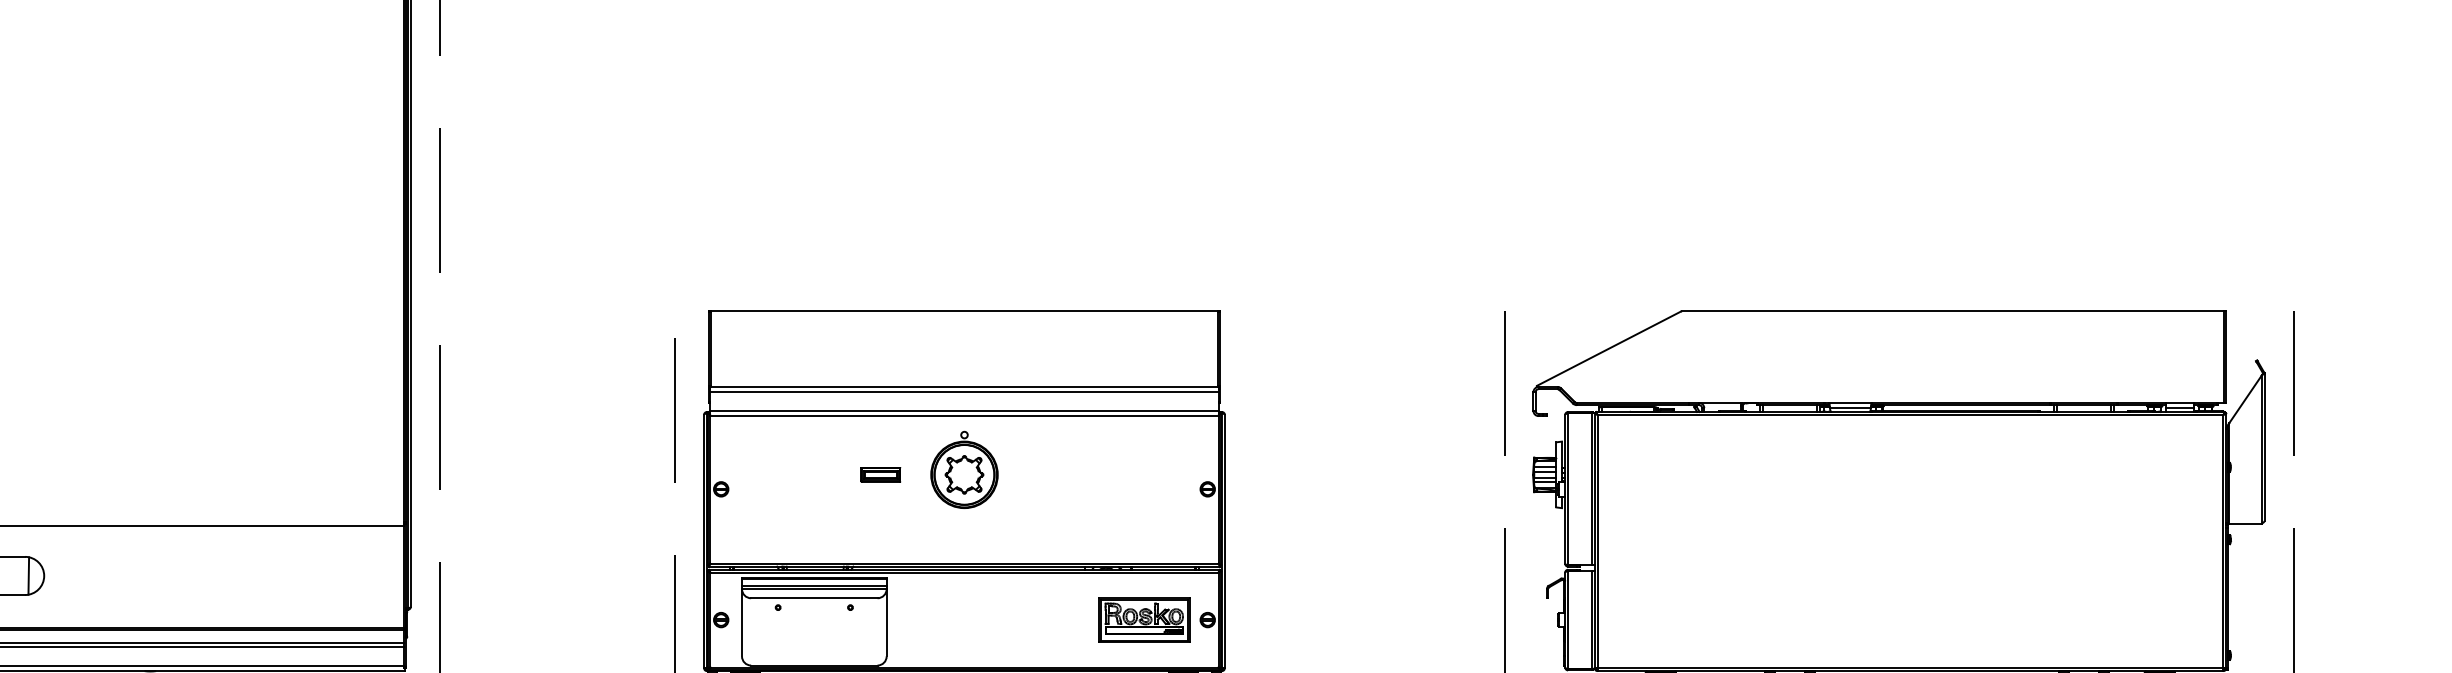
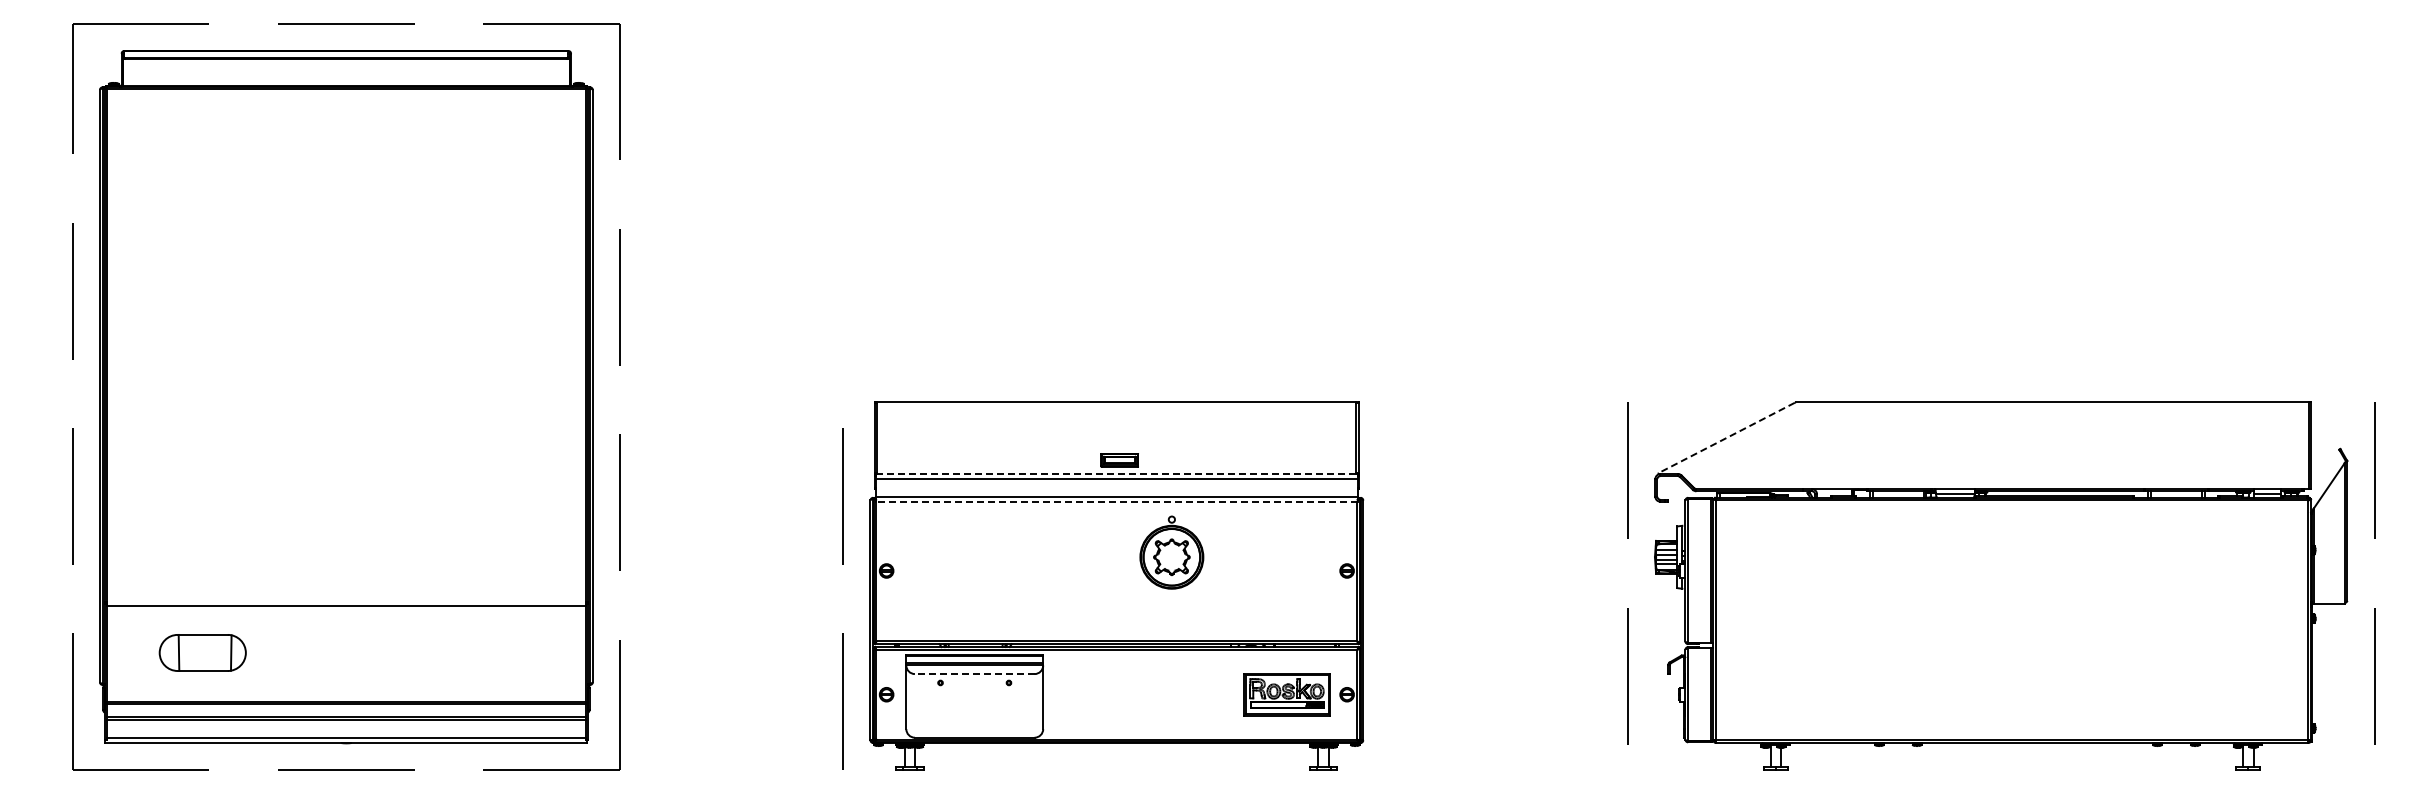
line: (1608, 349) -> (1726, 438), solid -> dashed
line: (964, 387) -> (1116, 474), solid -> dashed
line: (964, 415) -> (1116, 501), solid -> dashed
part: (964, 469) -> (1171, 552), moved
part: (880, 475) -> (1119, 460), moved
line: (814, 598) -> (974, 674), solid -> dashed

